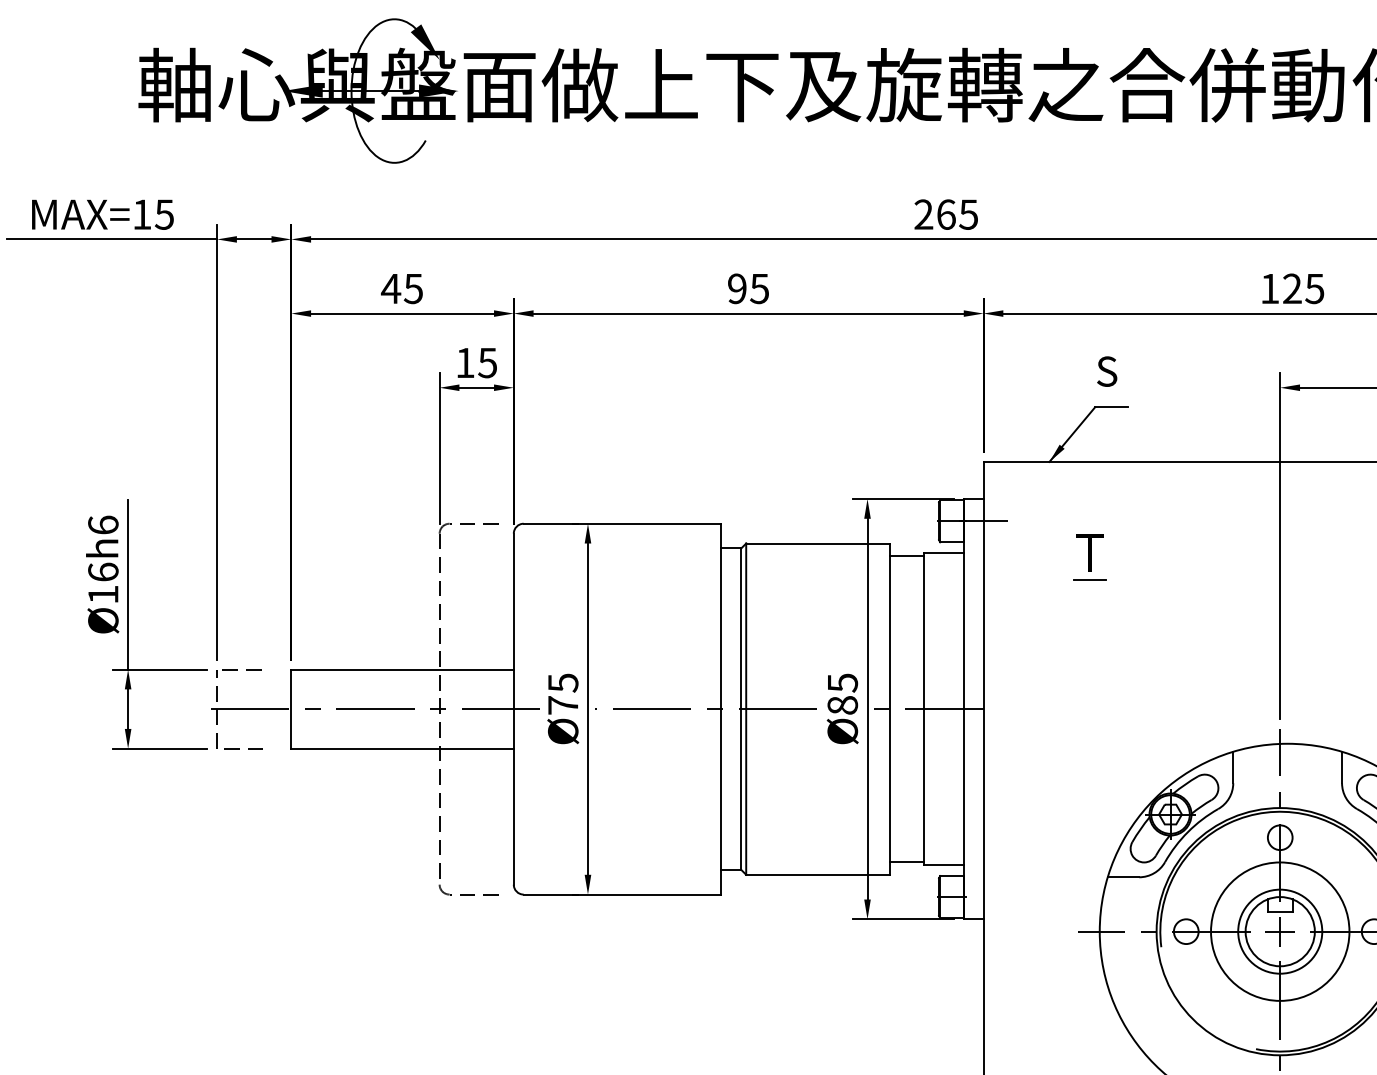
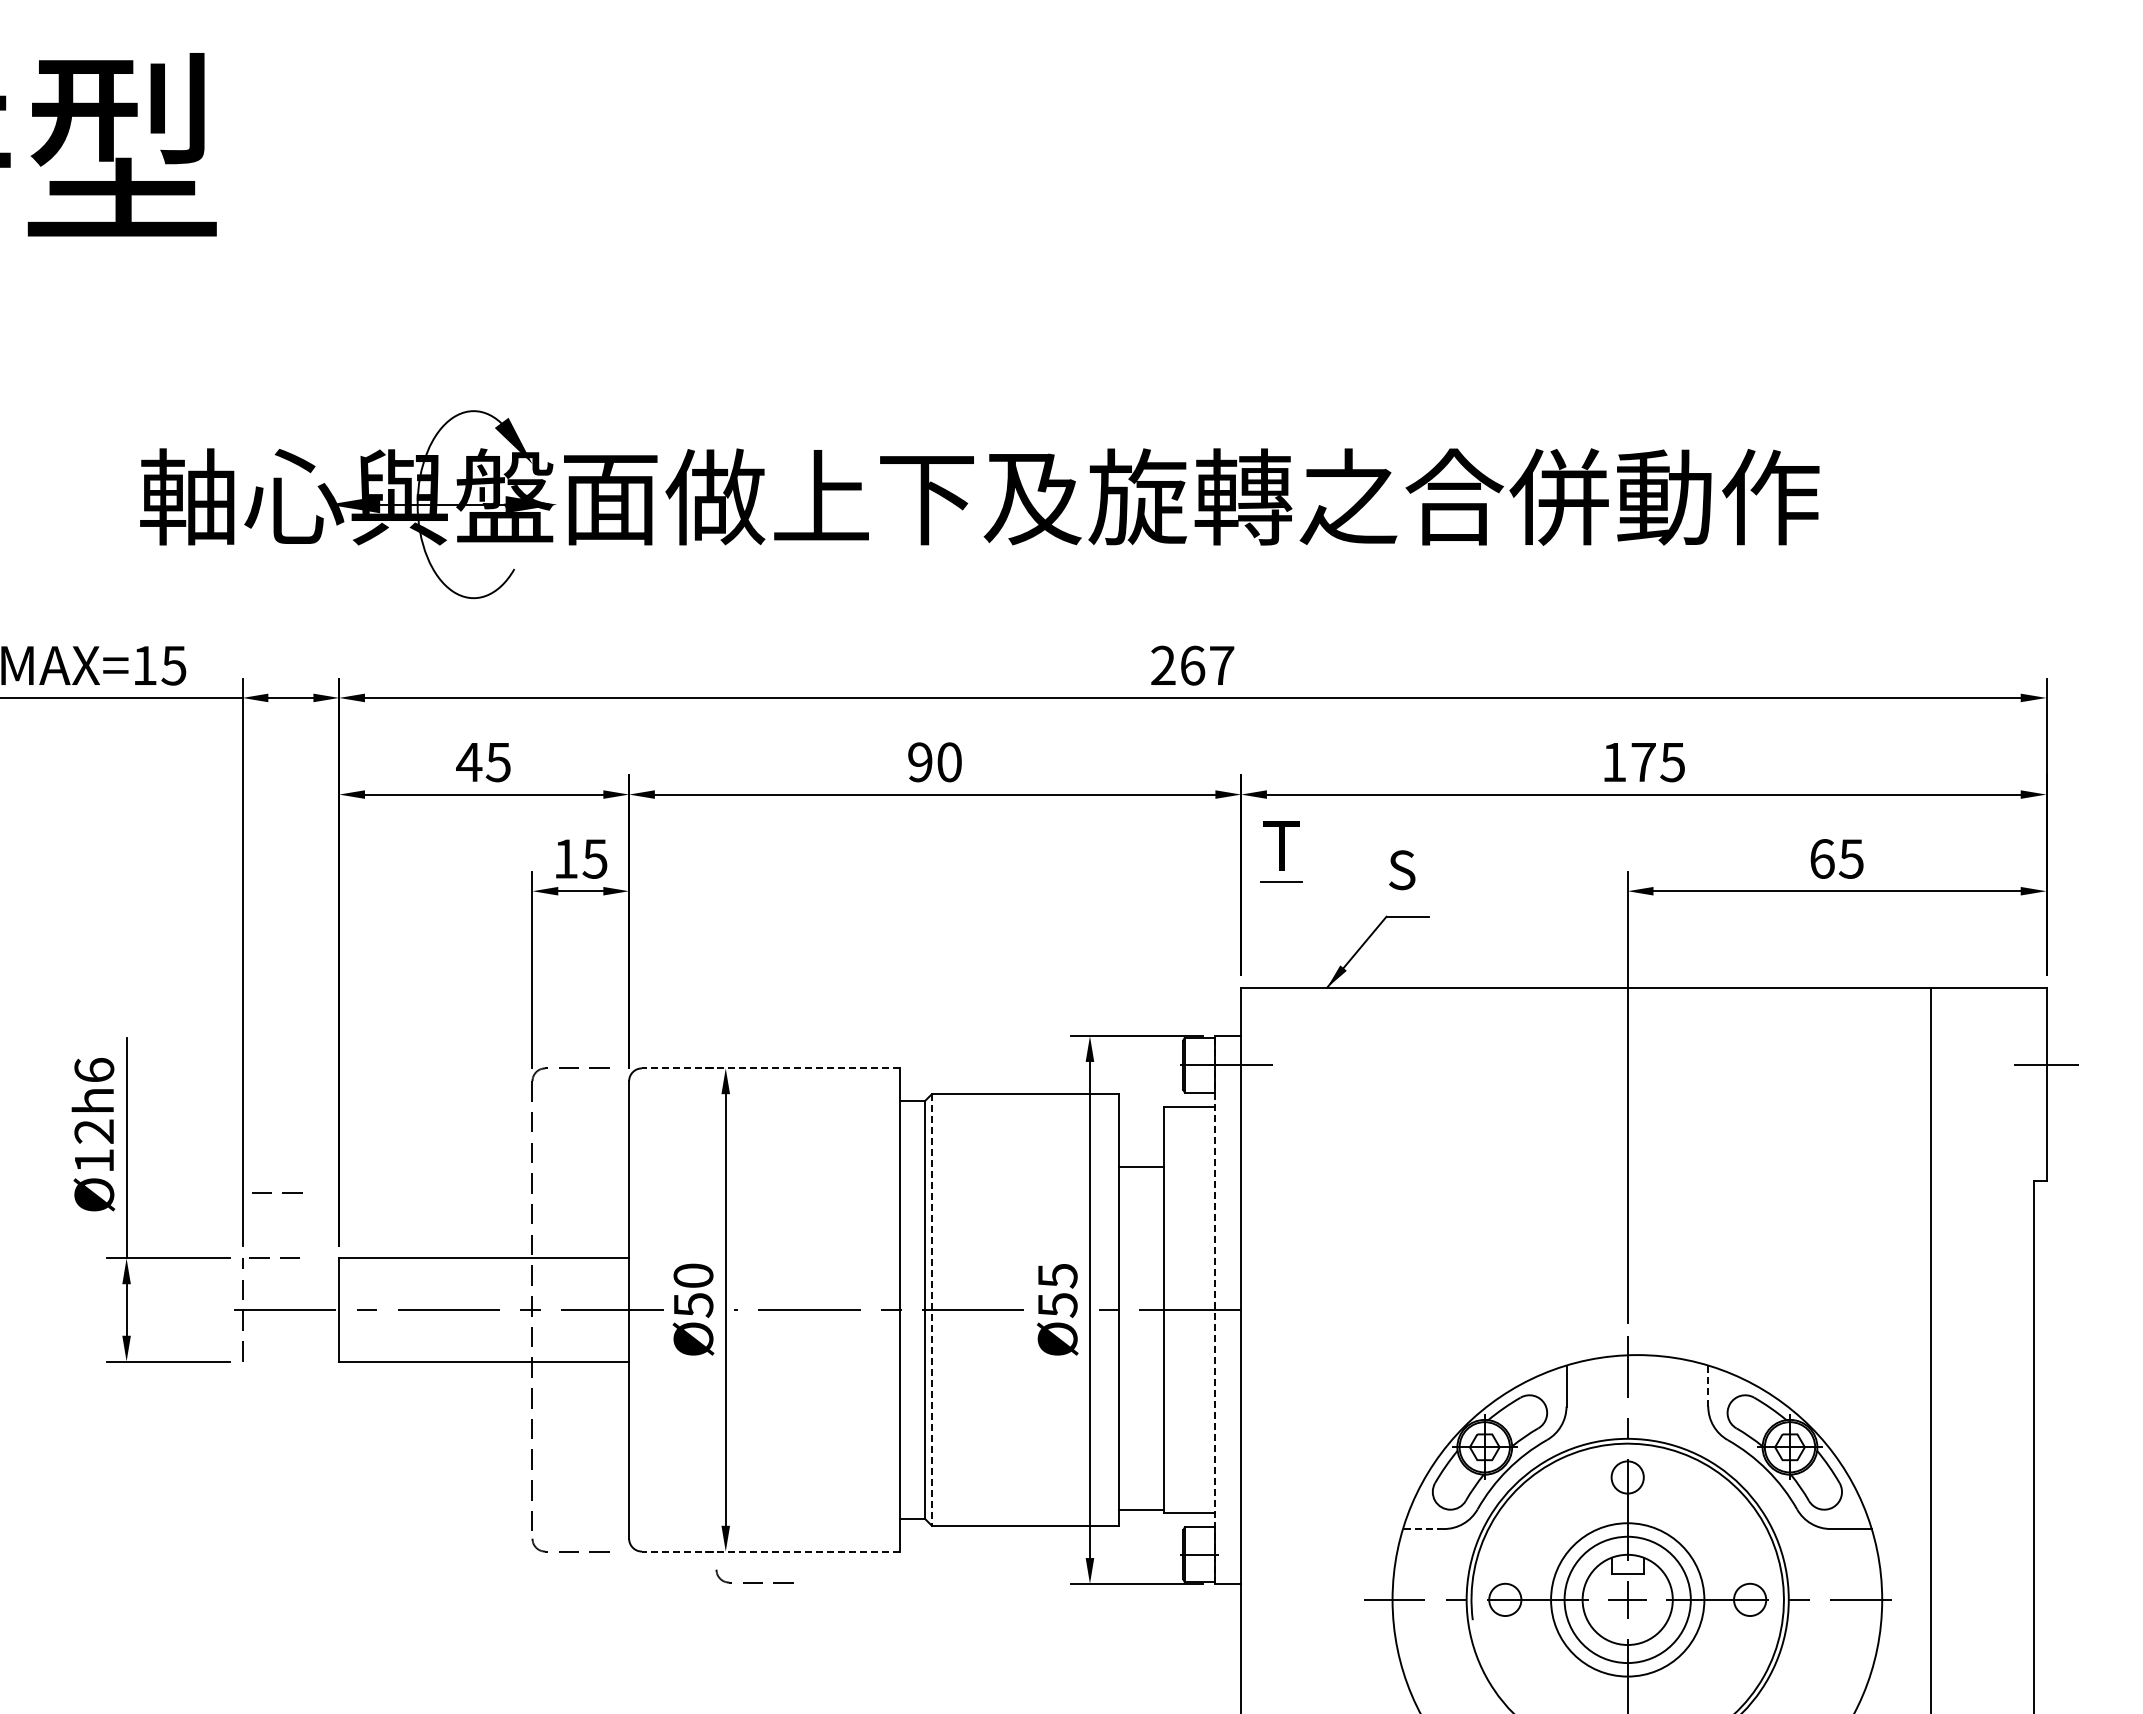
text: (968, 214) -> (1221, 665), 265 -> 267
text: (758, 288) -> (948, 762), 95 -> 90
text: (1292, 288) -> (1643, 761), 125 -> 175
line: (622, 523) -> (770, 1068), solid -> dashed
line: (906, 556) -> (1140, 1167), moved
part: (1089, 556) -> (1281, 851), moved
text: (103, 572) -> (94, 1131), Ø16h6 -> Ø12h6
text: (563, 694) -> (693, 1290), Ø75 -> Ø50
text: (842, 704) -> (1057, 1304), Ø85 -> Ø55
line: (745, 708) -> (931, 1309), solid -> dashed
line: (963, 708) -> (1215, 1309), solid -> dashed
line: (247, 748) -> (282, 1192), moved
line: (1342, 767) -> (1708, 1385), solid -> dashed
line: (1123, 877) -> (1423, 1529), solid -> dashed
line: (622, 894) -> (770, 1551), solid -> dashed
part: (610, 913) -> (754, 1576), added
circle: (1280, 931) -> (1627, 1599), size x0.7
circle: (1280, 931) -> (1627, 1599), size x1.4

